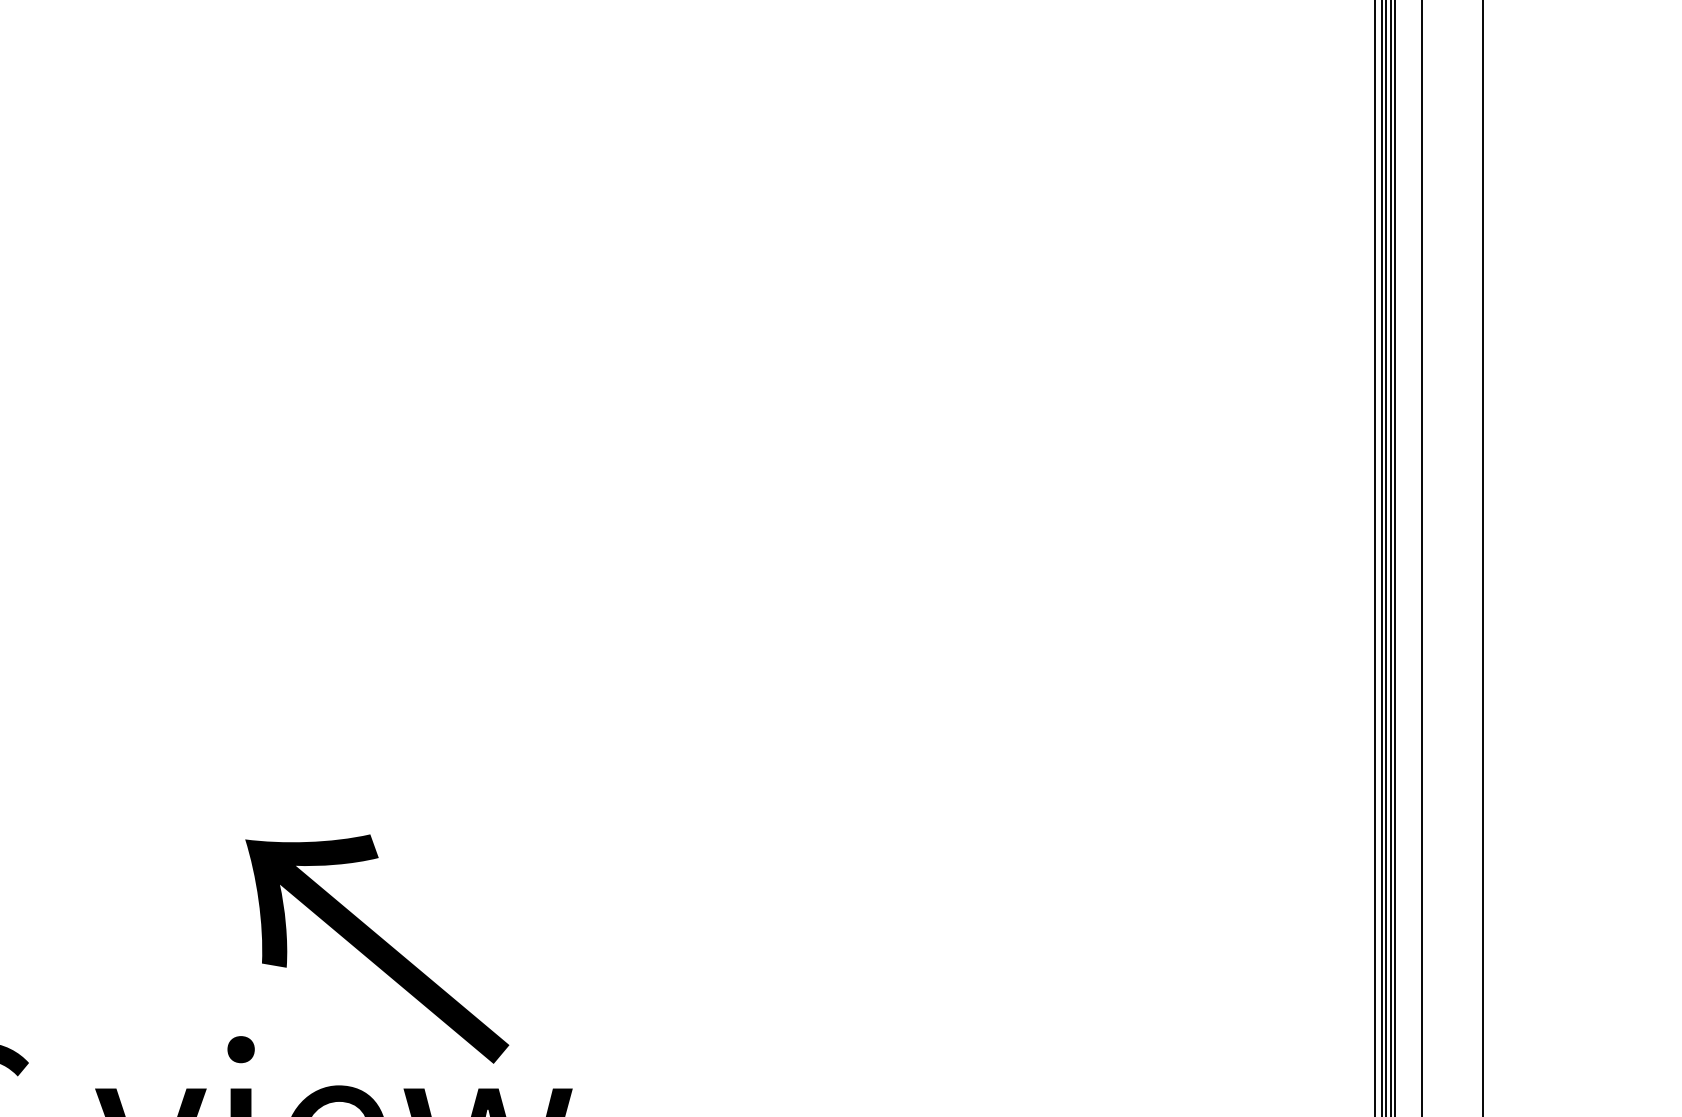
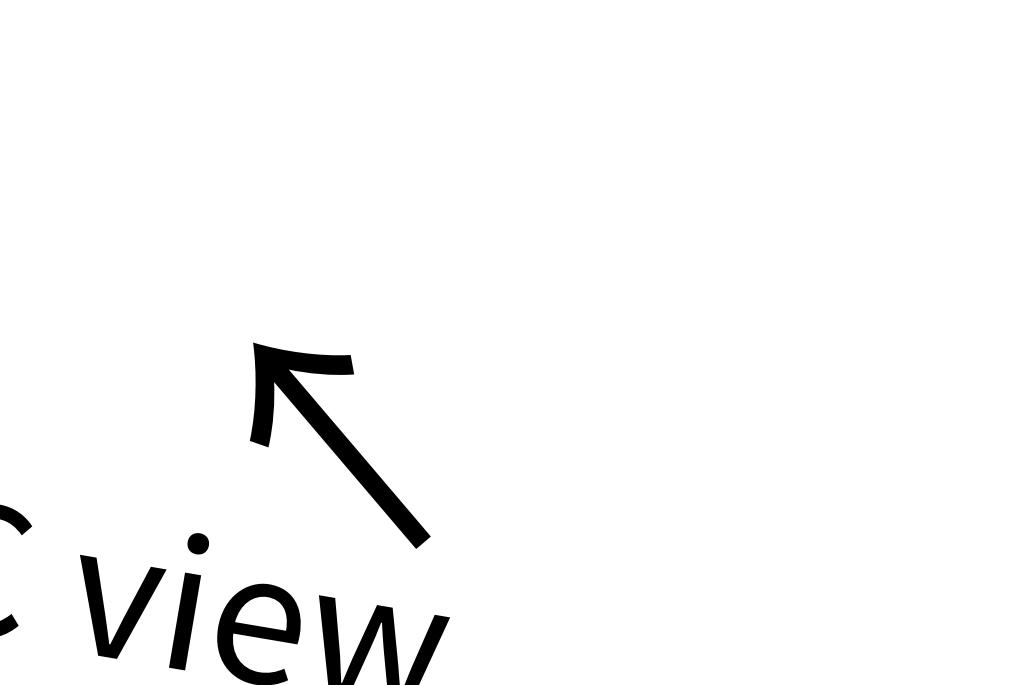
text: (377, 948) -> (341, 444), moved

